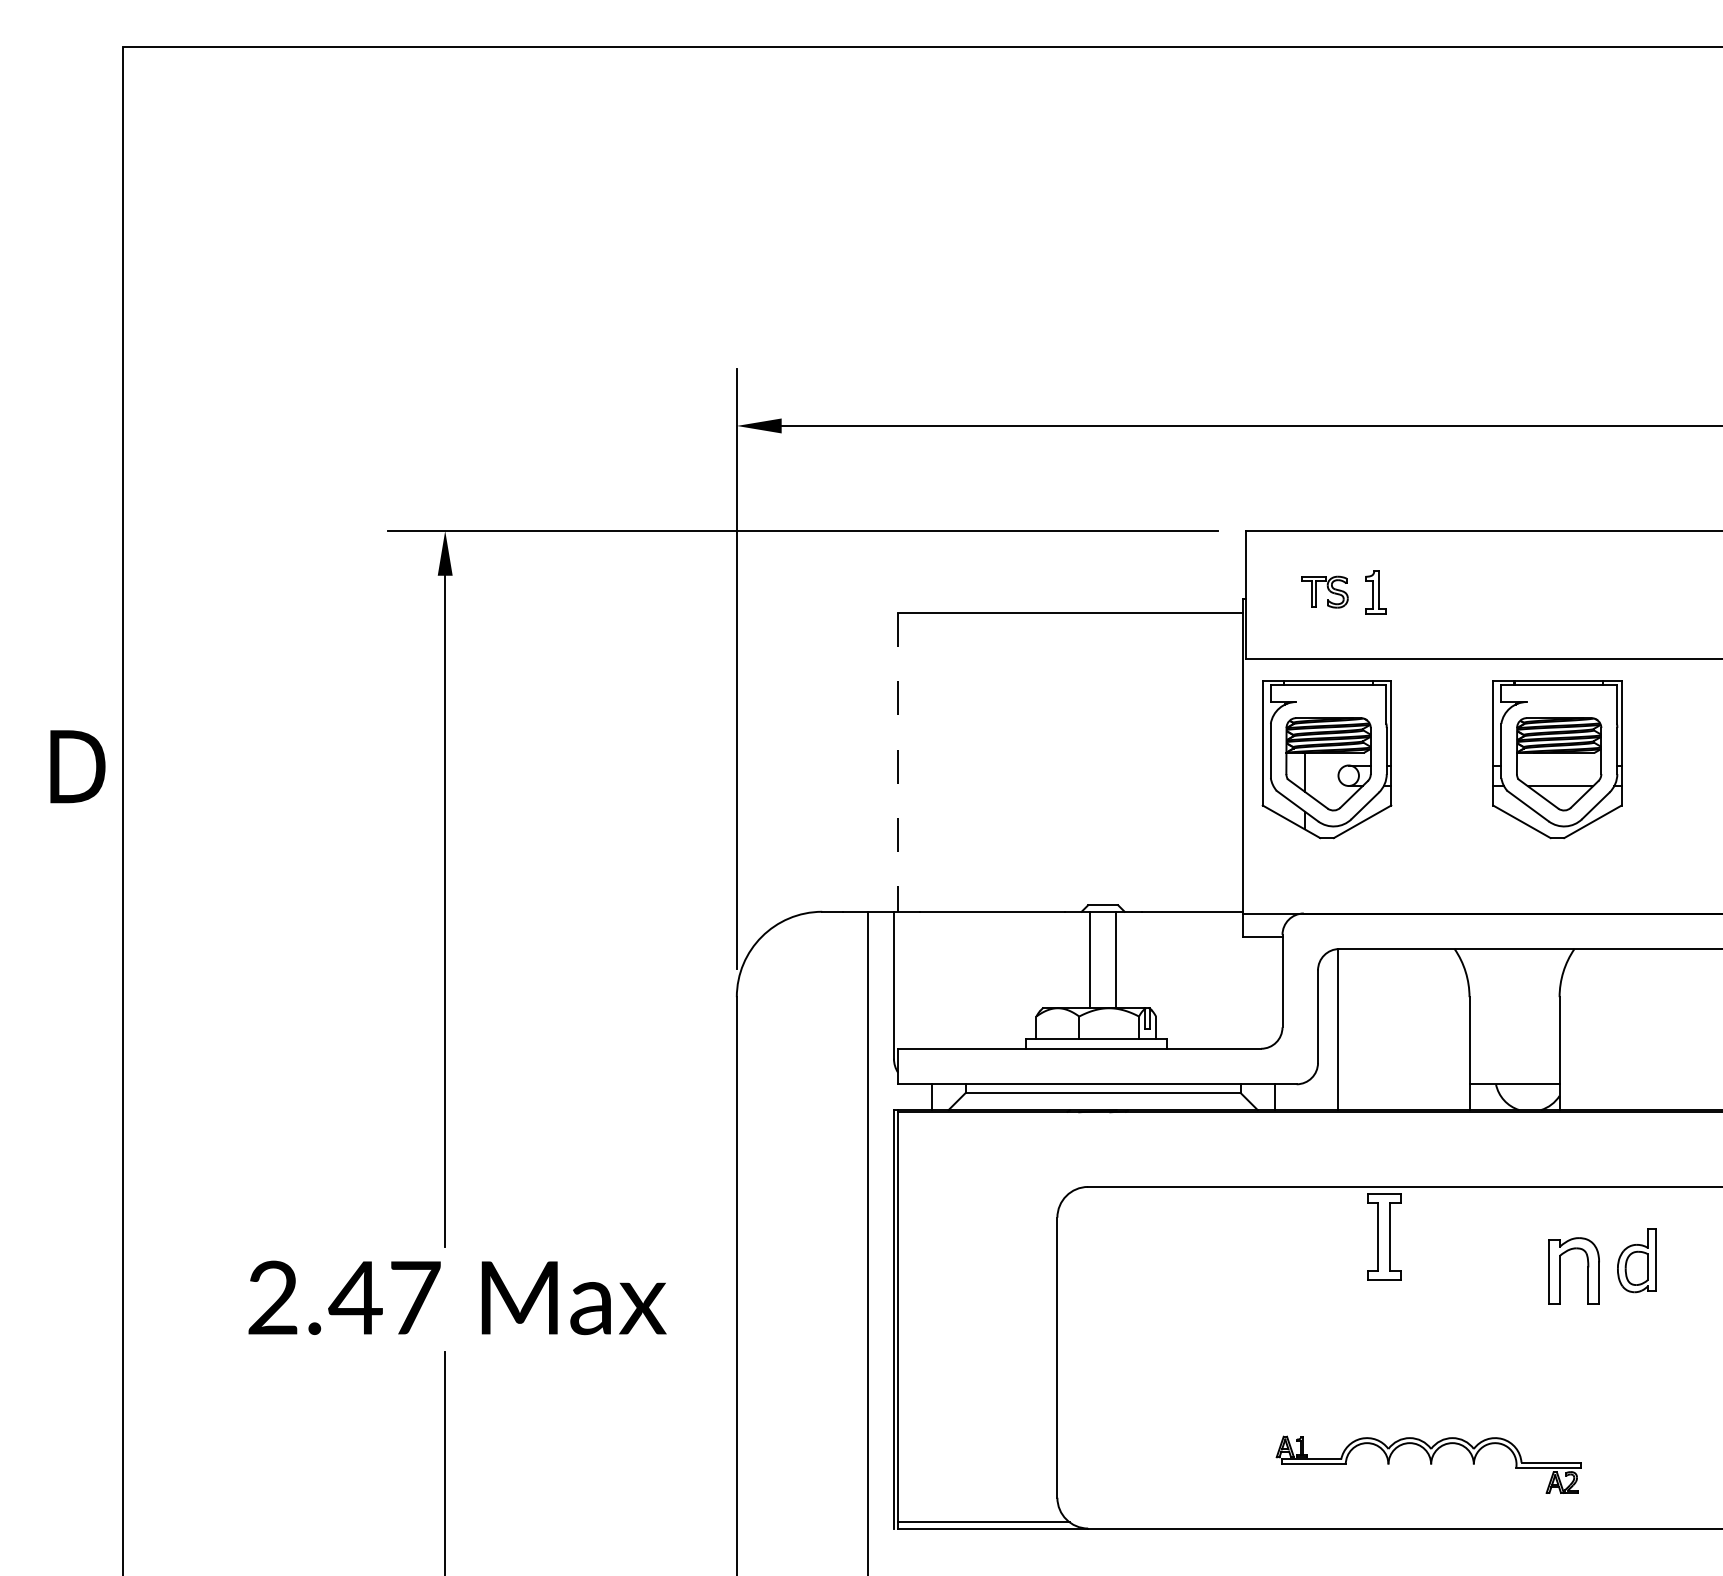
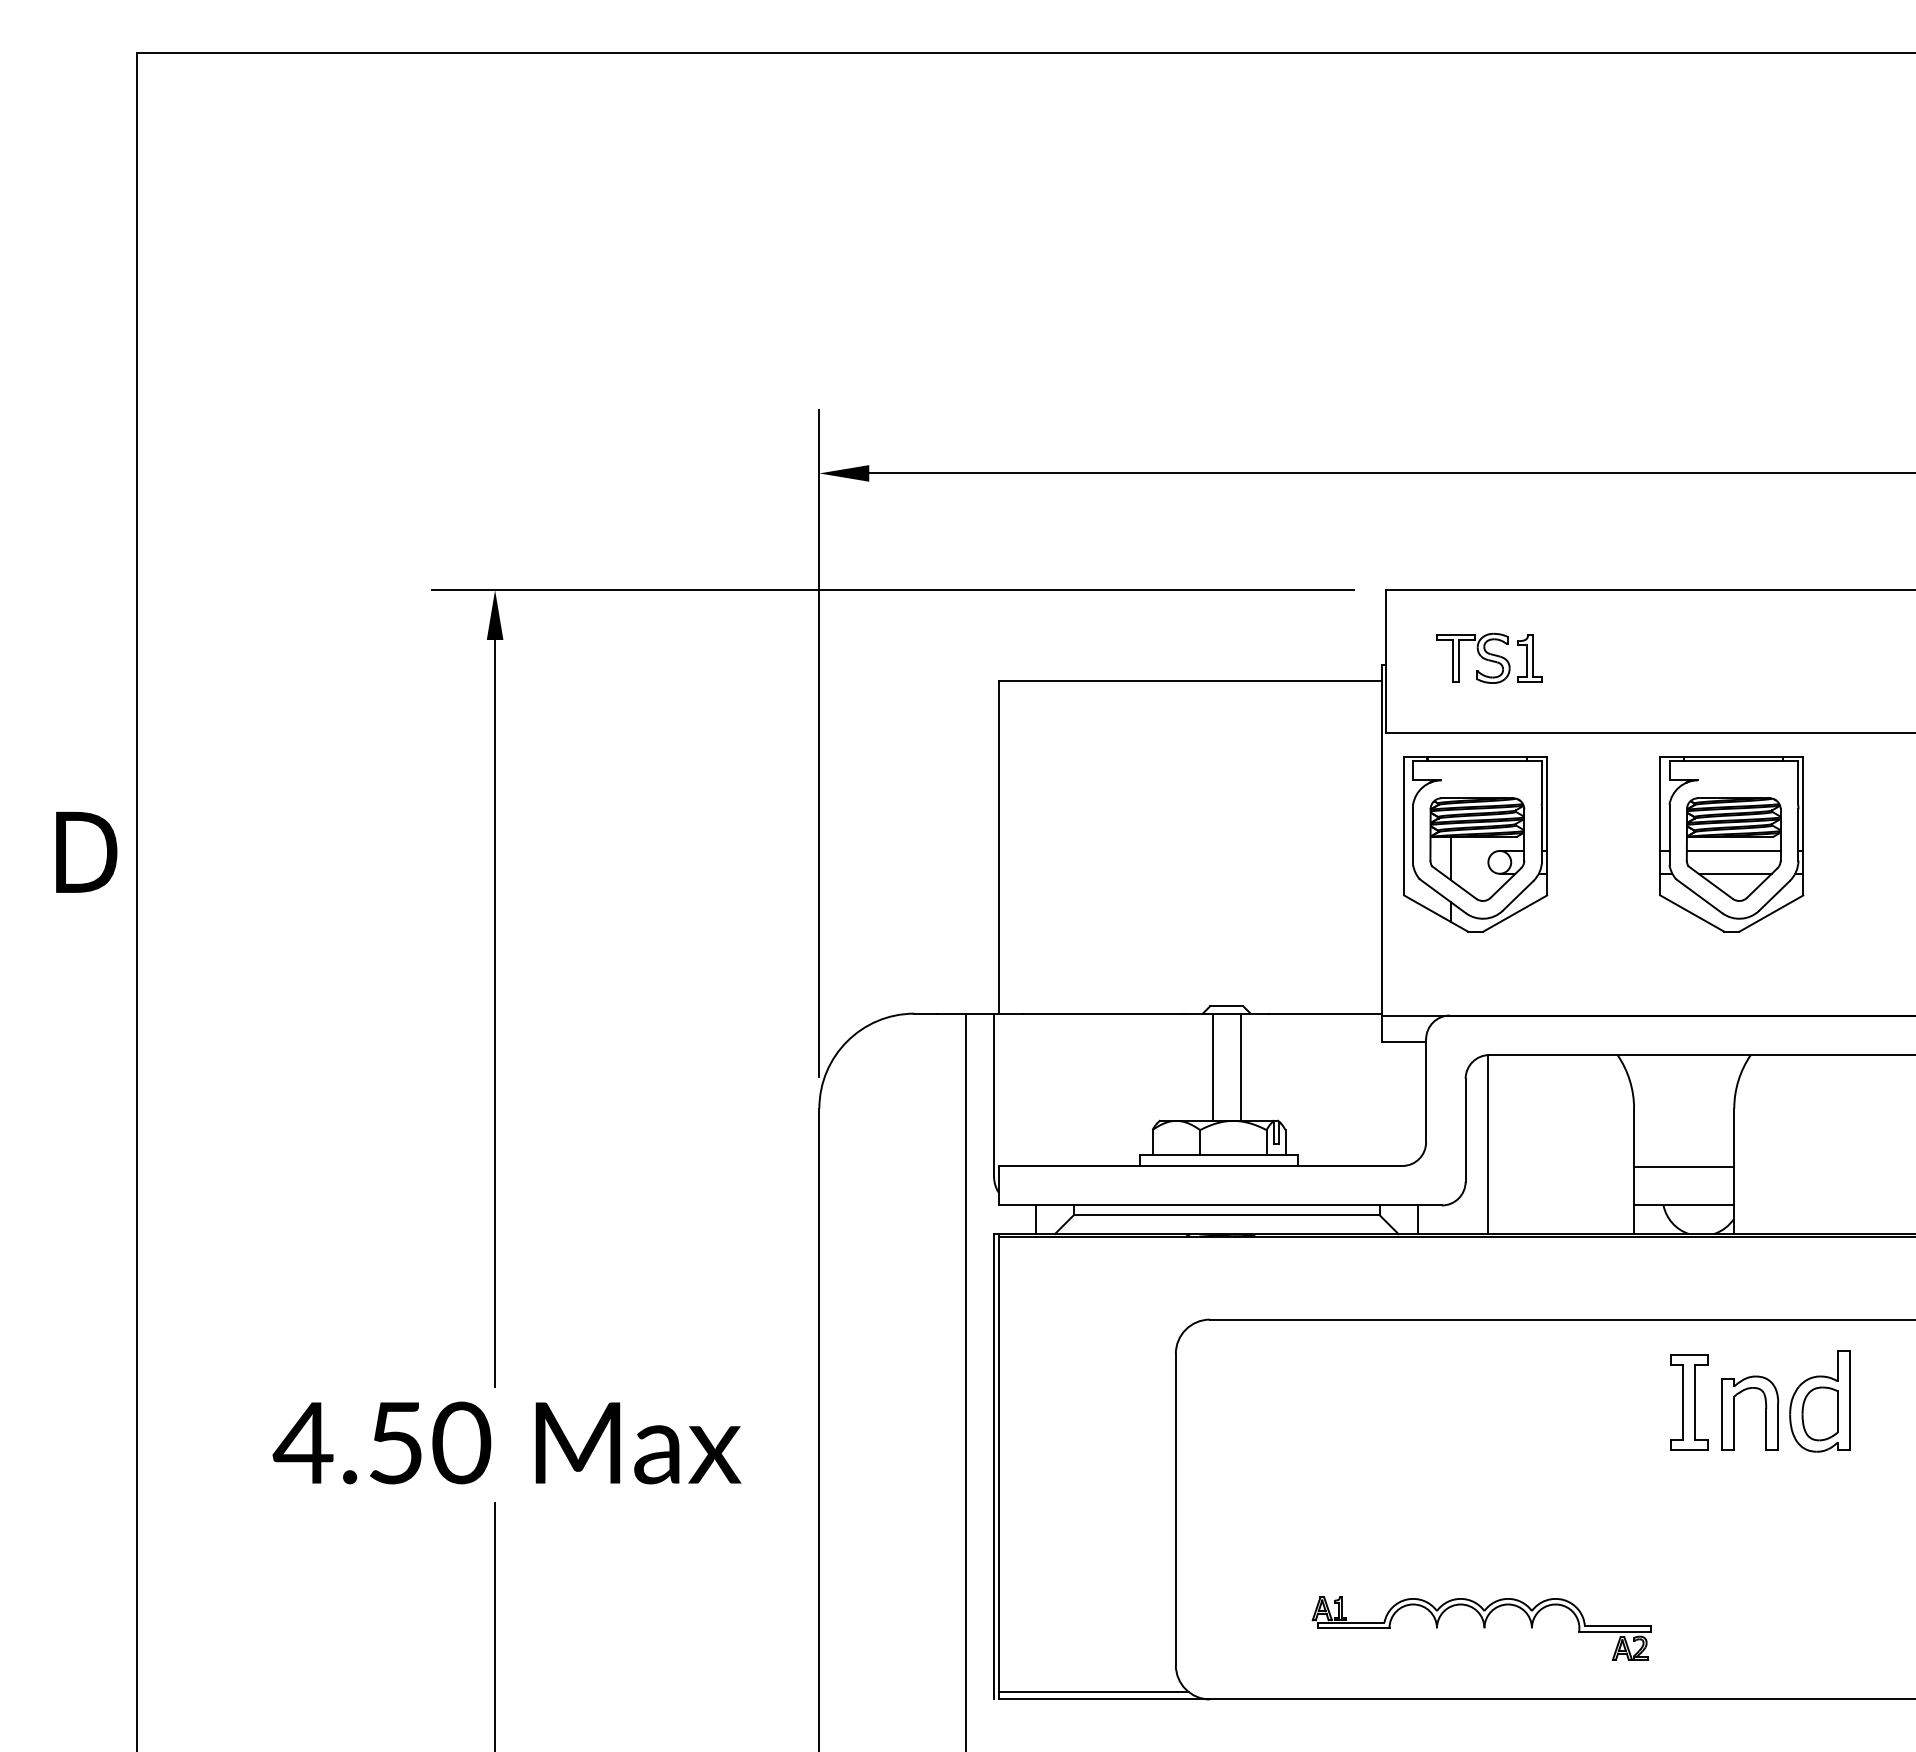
part: (1325, 591) -> (1473, 657), size x1.43
line: (897, 762) -> (998, 847), dashed -> solid
line: (1558, 765) -> (1733, 850), added
line: (1514, 1050) -> (1684, 1167), added
part: (1384, 1237) -> (1689, 1402), moved
part: (1636, 1260) -> (1819, 1401), size x1.43
text: (343, 1297) -> (381, 1442), 2.47 -> 4.50
part: (1428, 1464) -> (1481, 1628), moved

